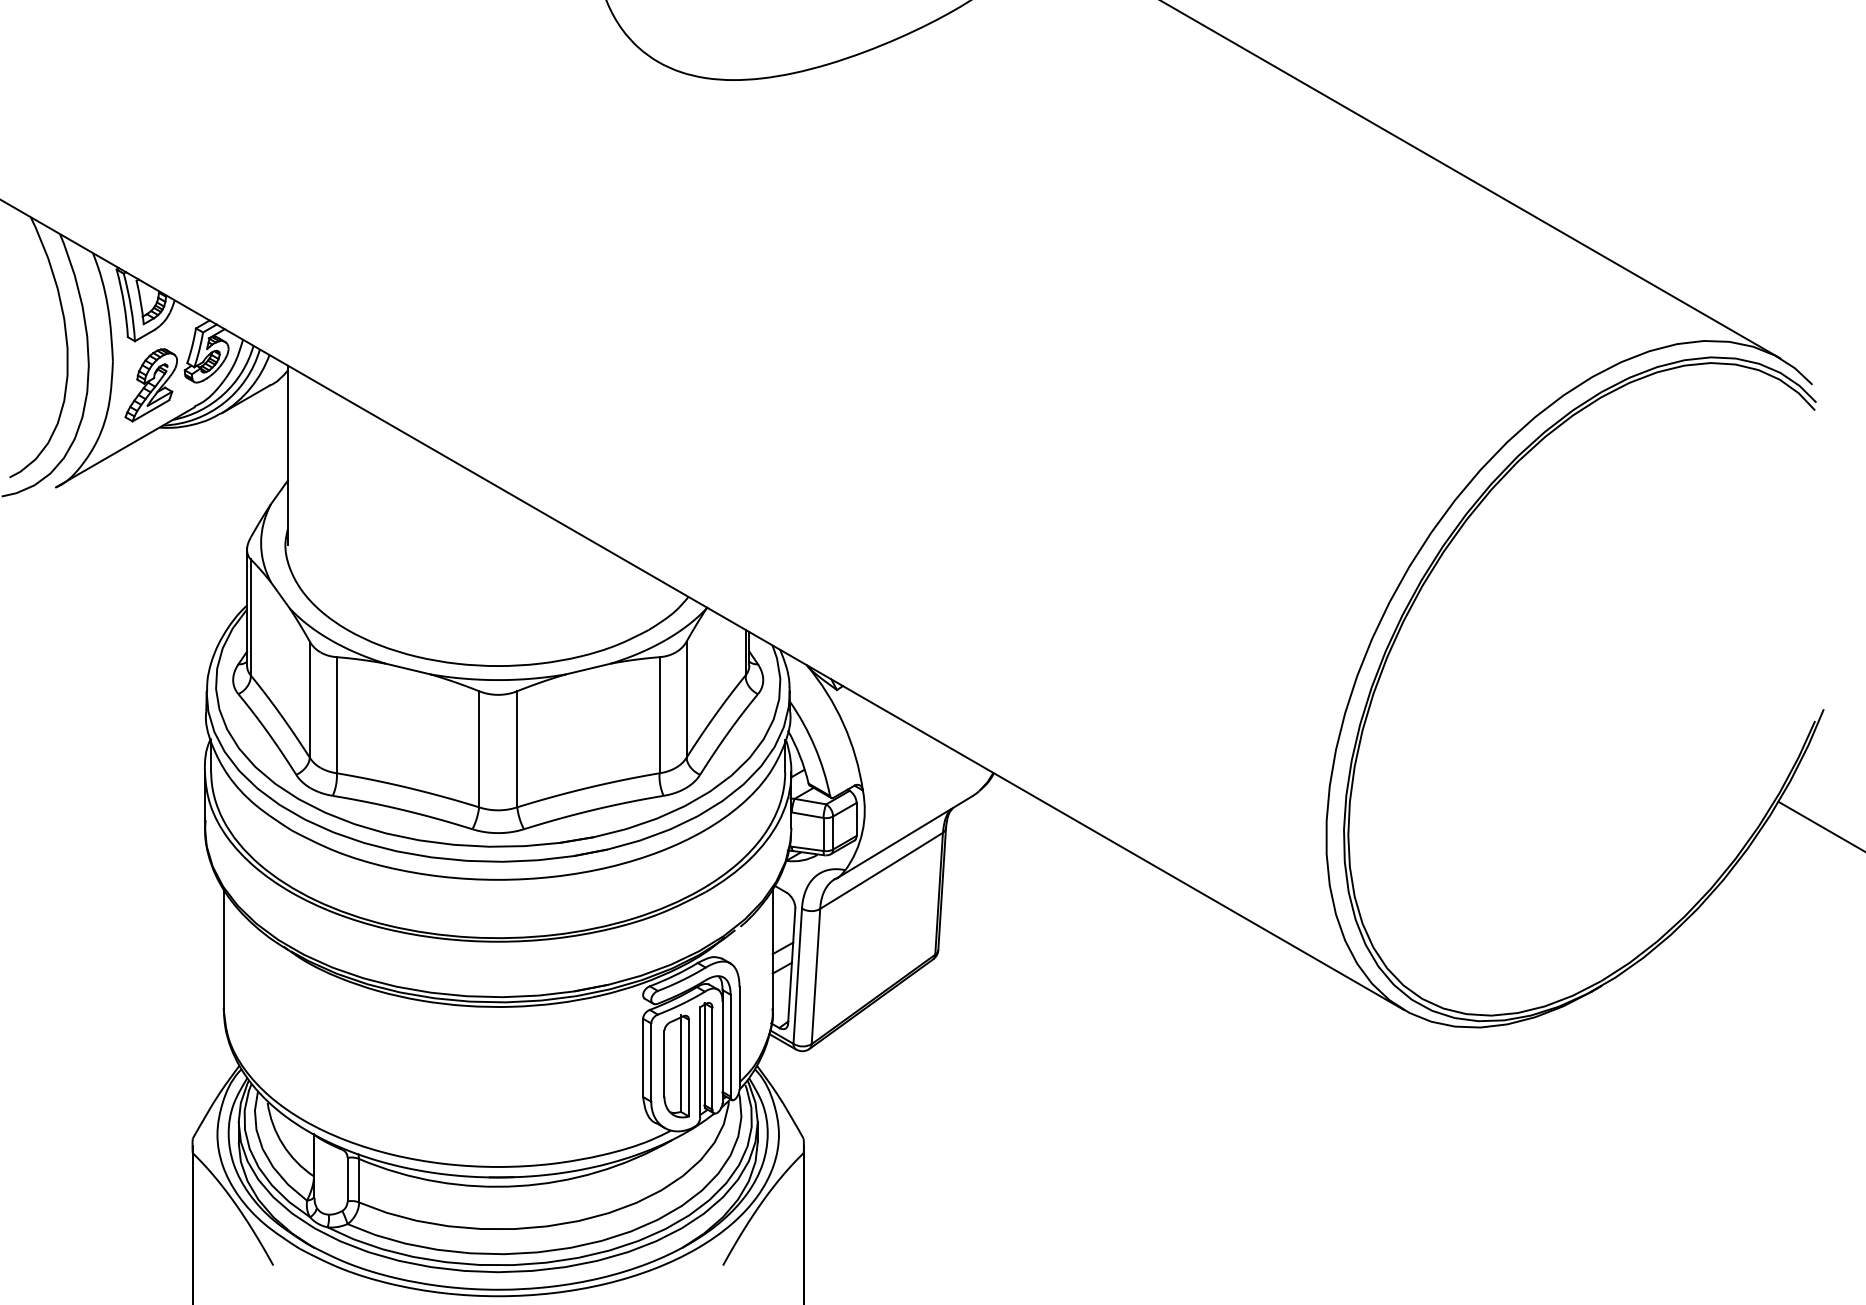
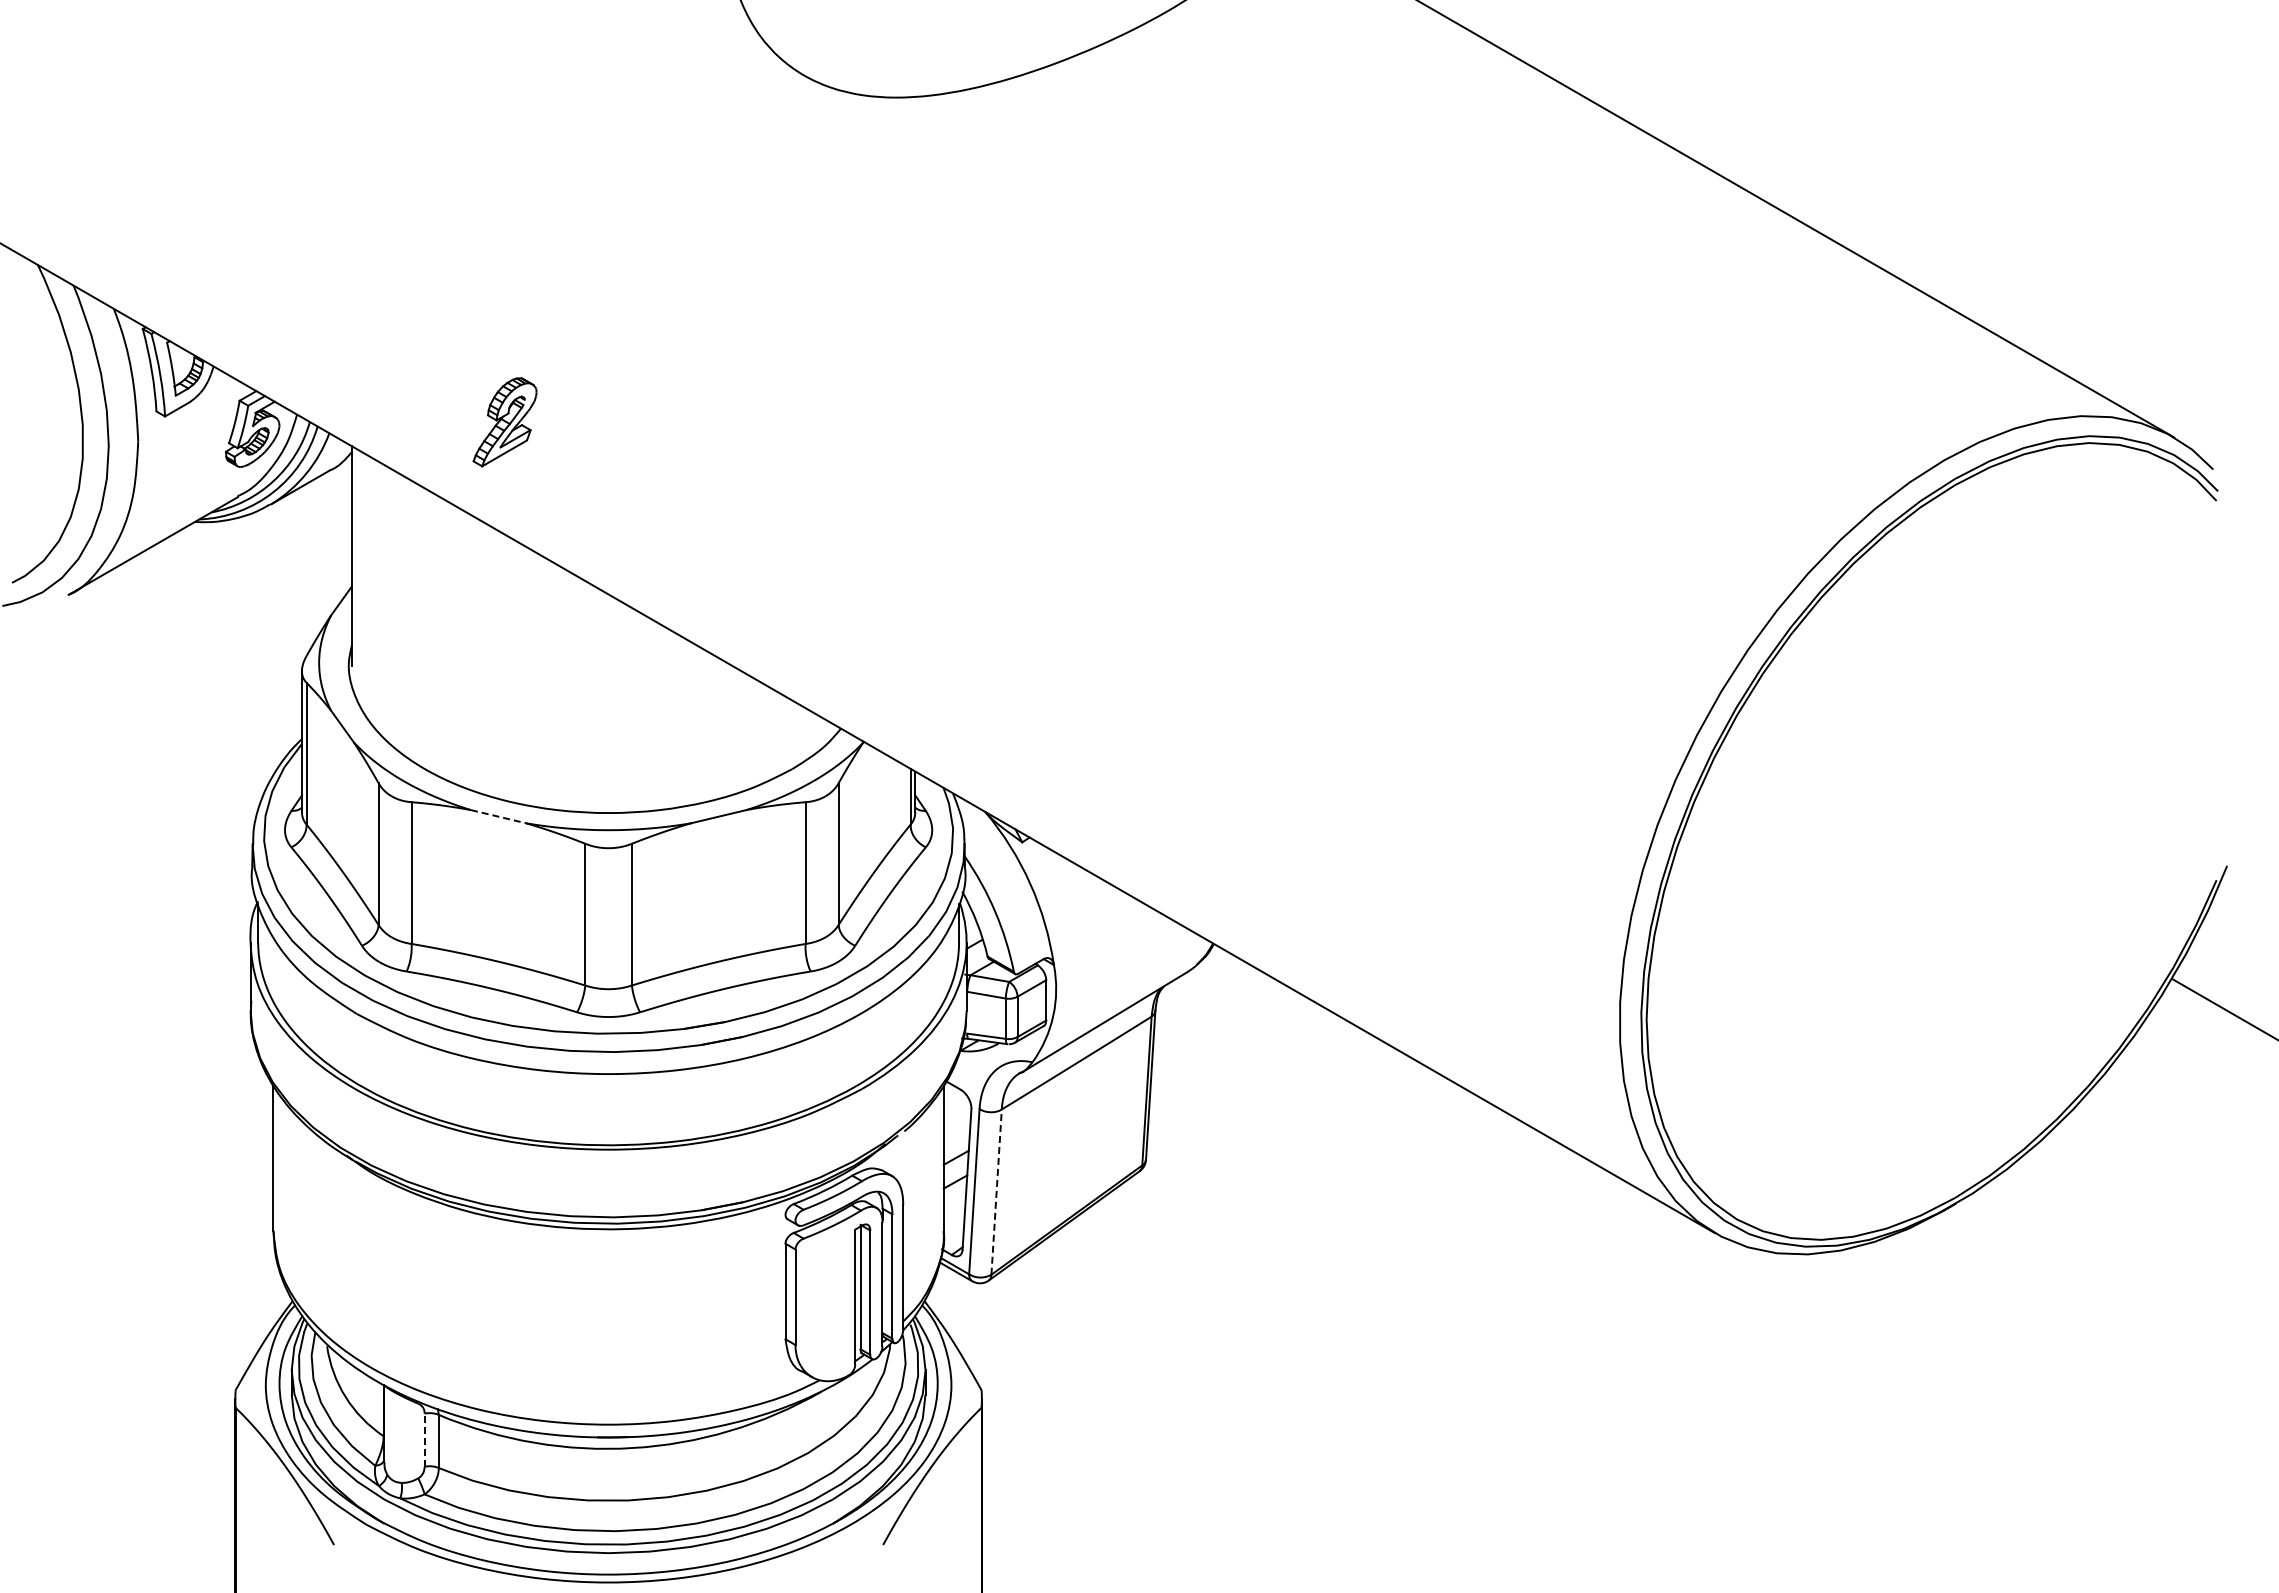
part: (150, 385) -> (504, 422), moved
line: (408, 668) -> (498, 816), solid -> dashed
line: (815, 976) -> (996, 1192), solid -> dashed
part: (676, 1066) -> (826, 1301), removed
line: (347, 1179) -> (424, 1440), solid -> dashed

